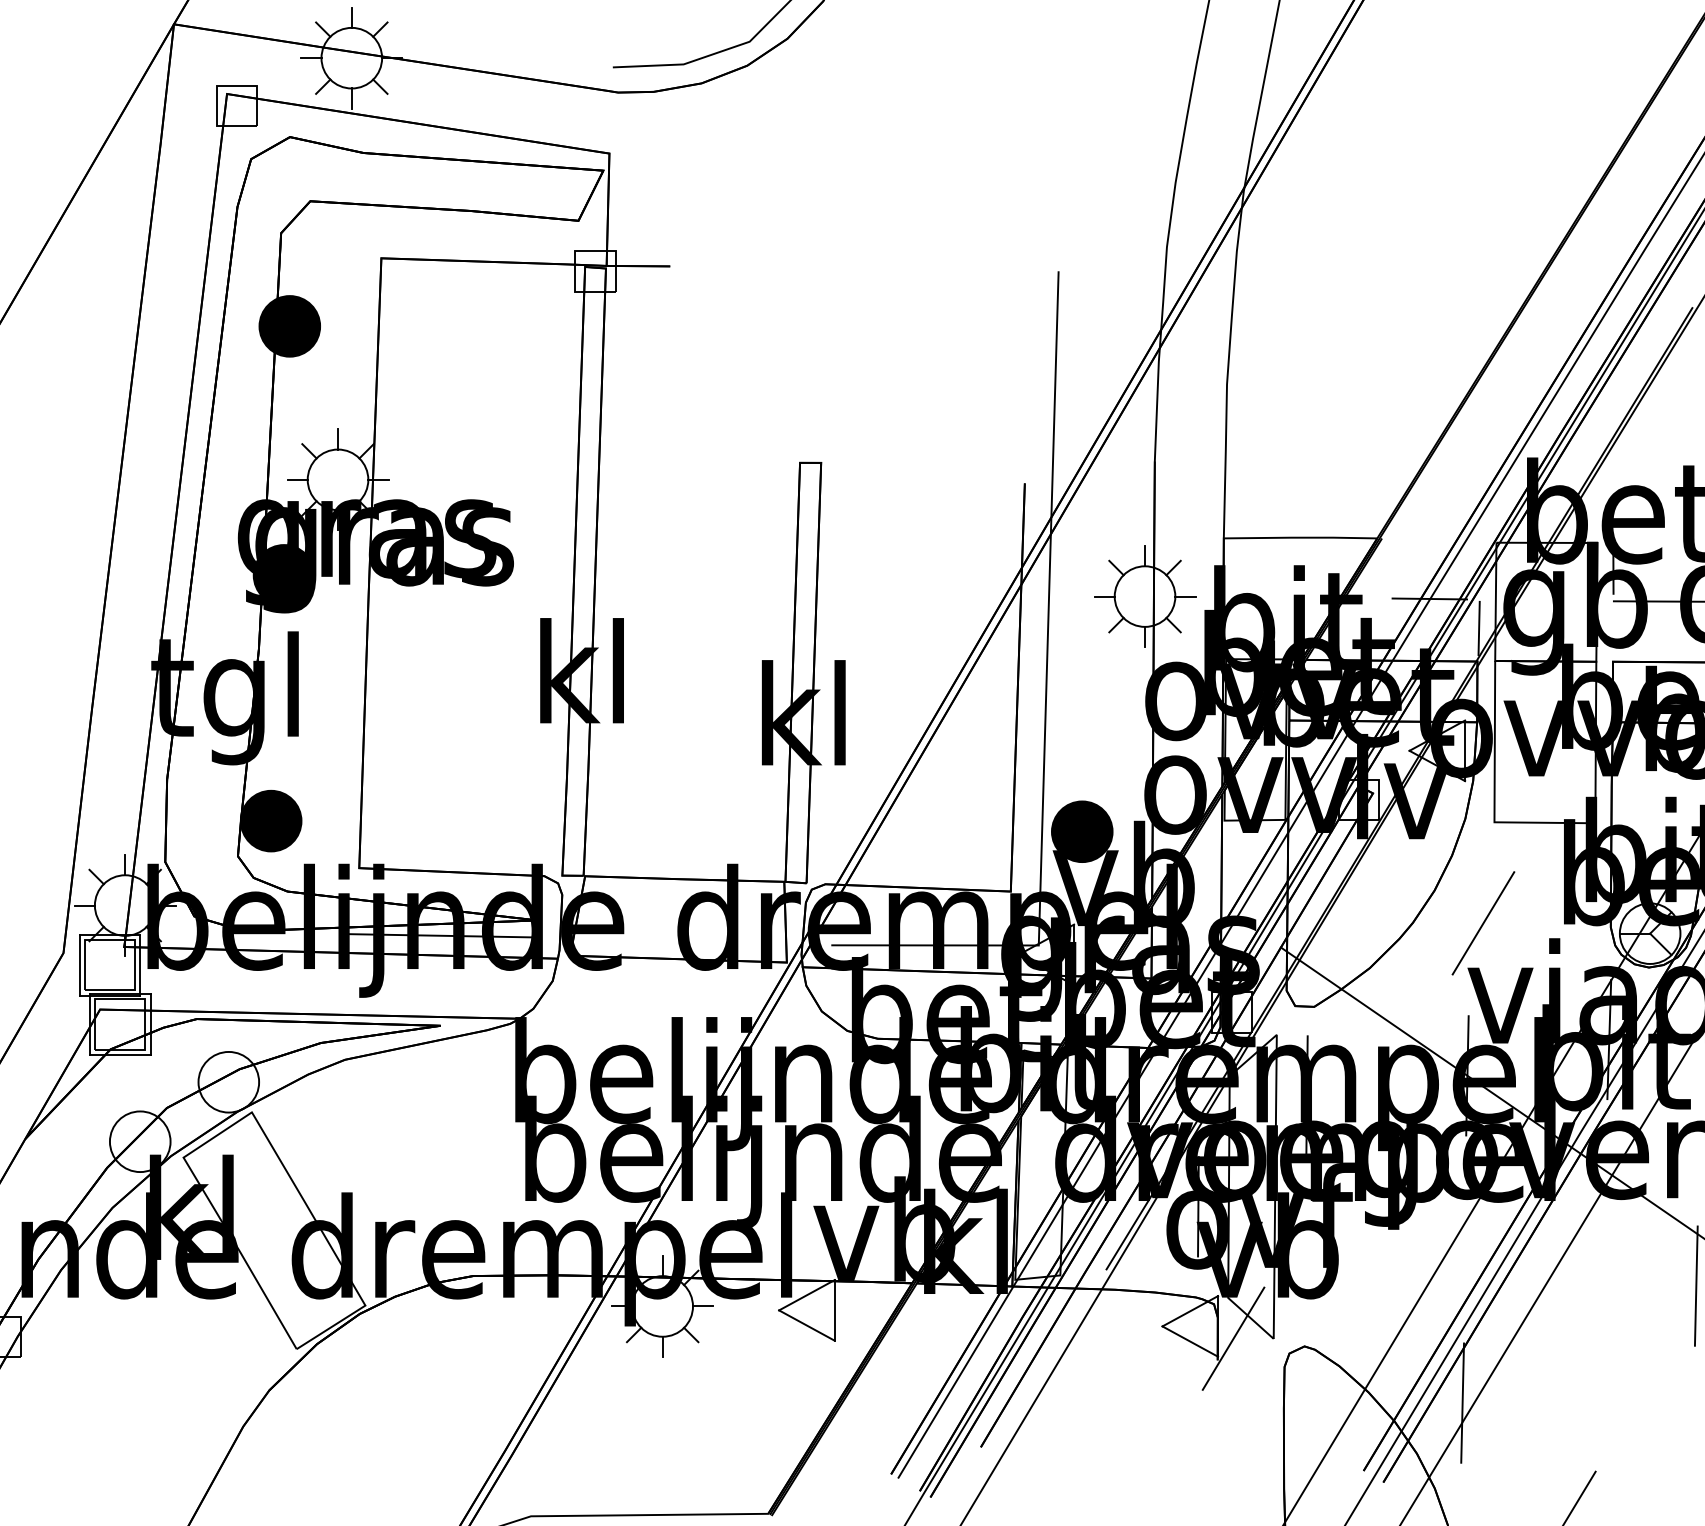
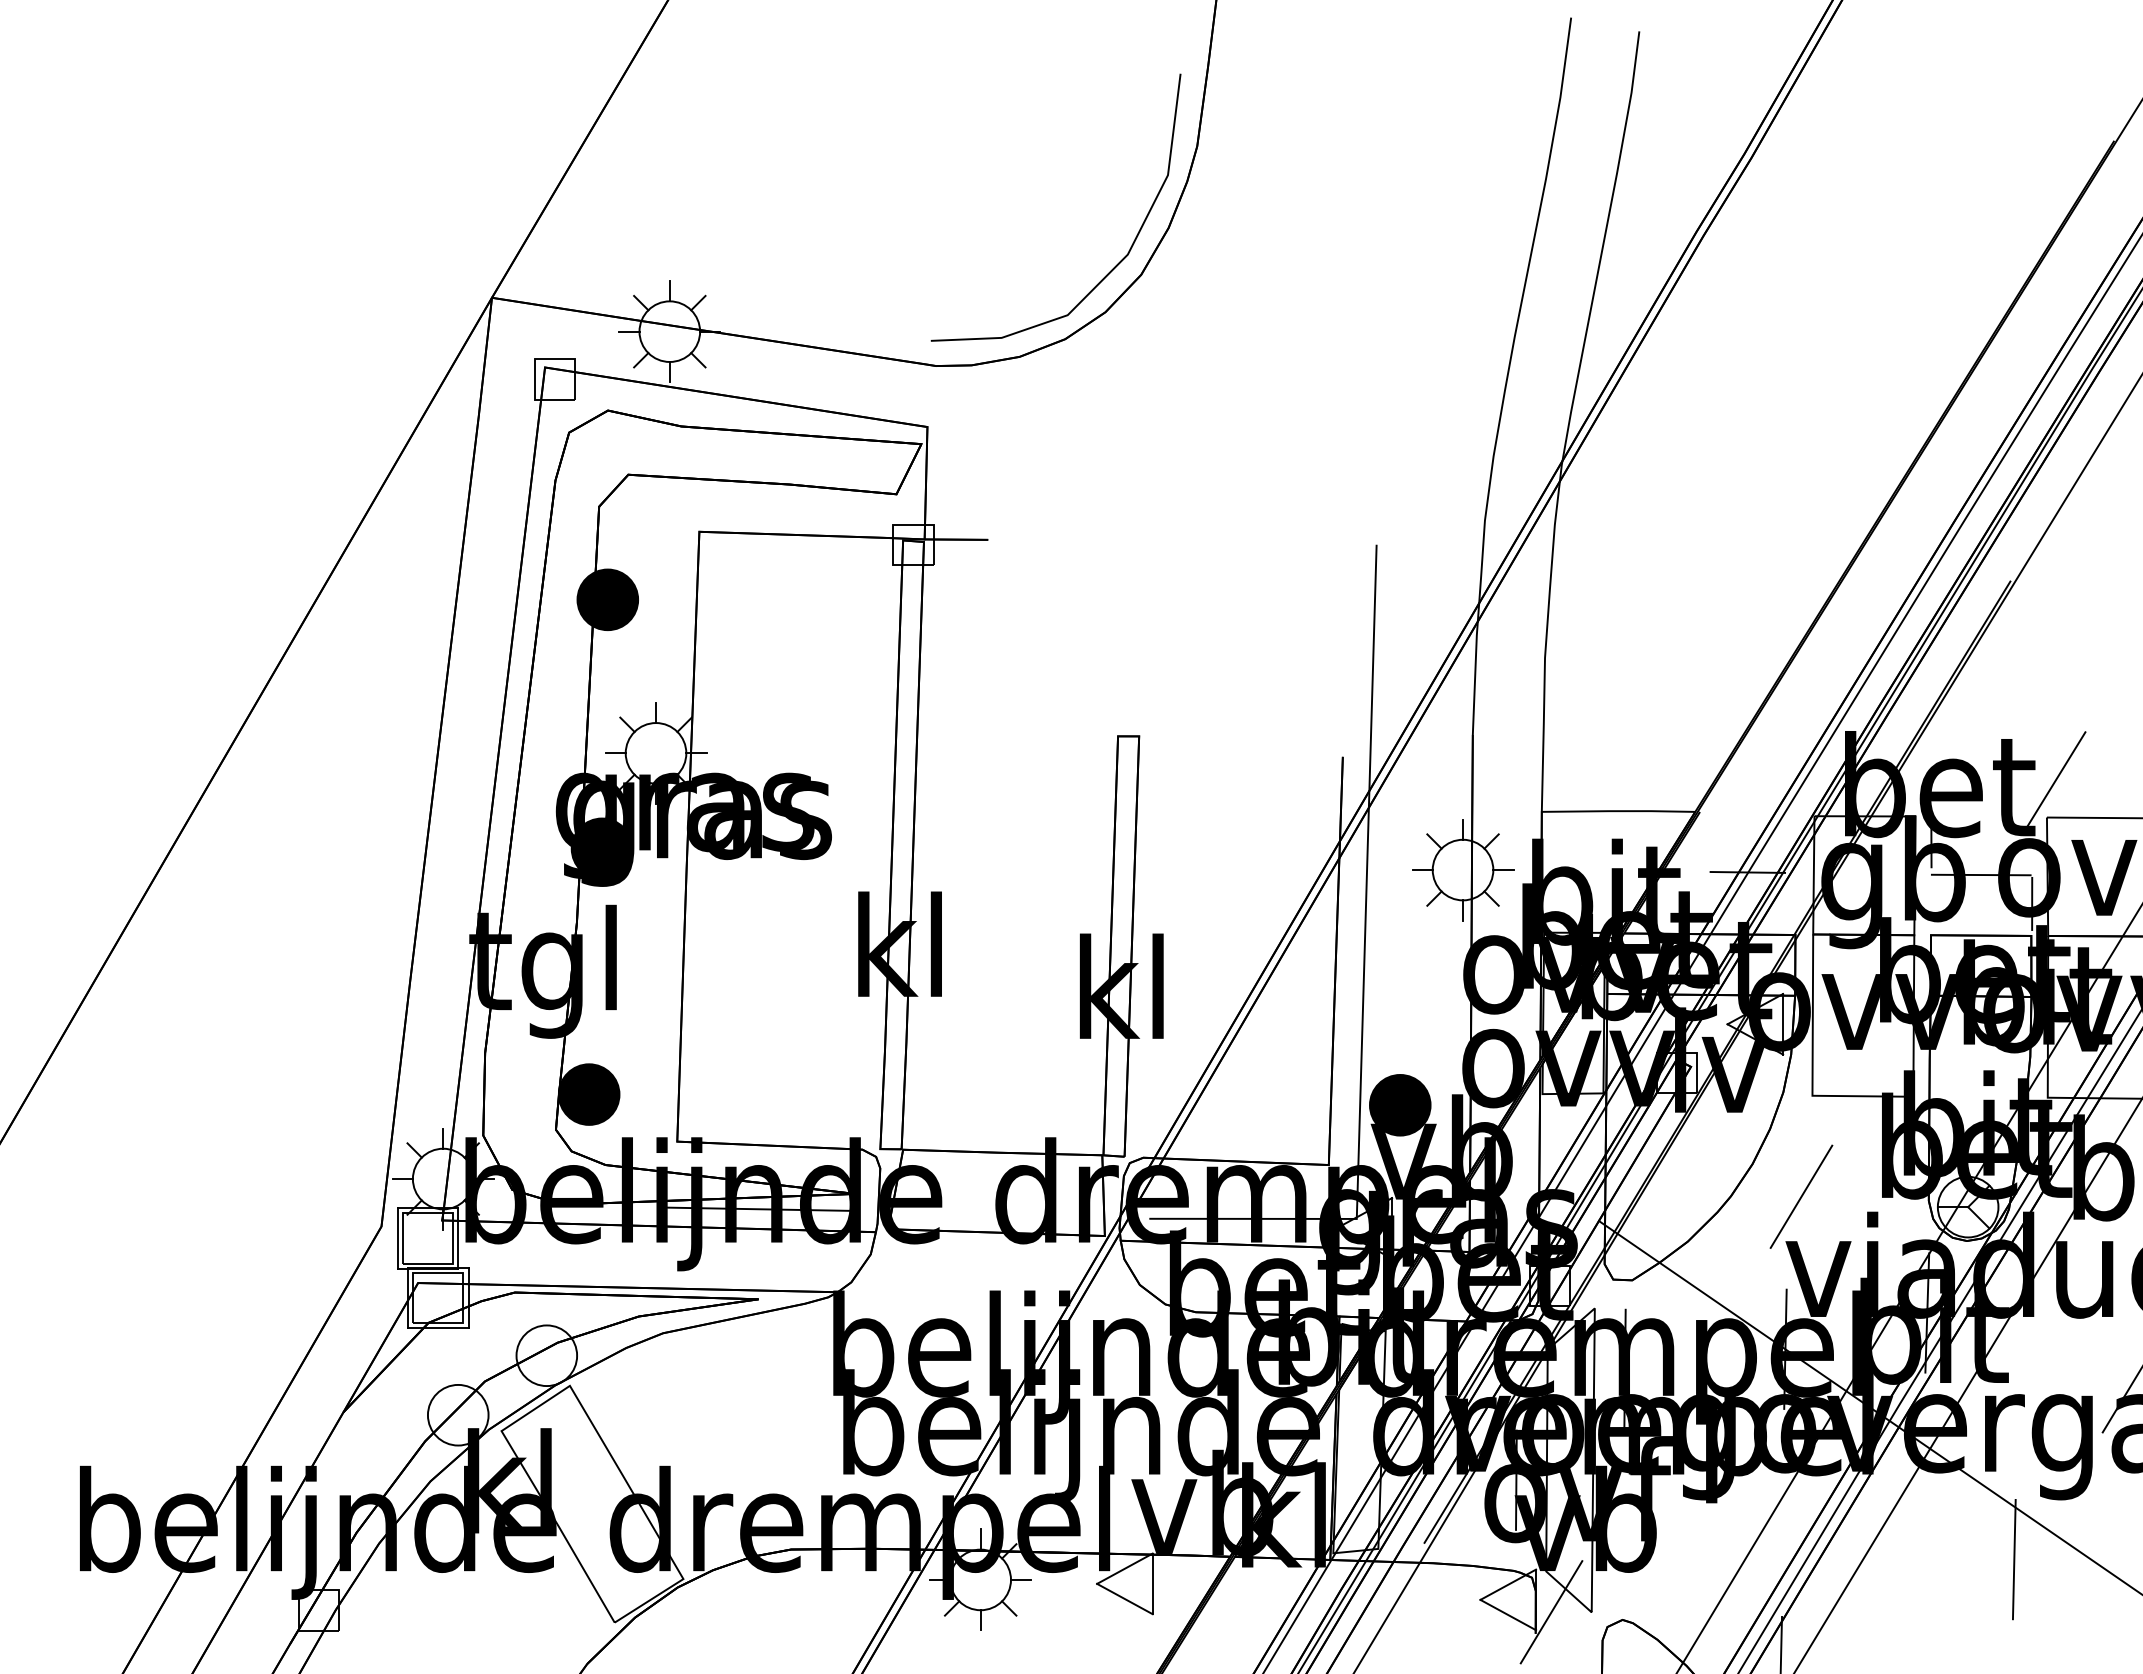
line: (1478, 628) -> (1796, 901), removed

